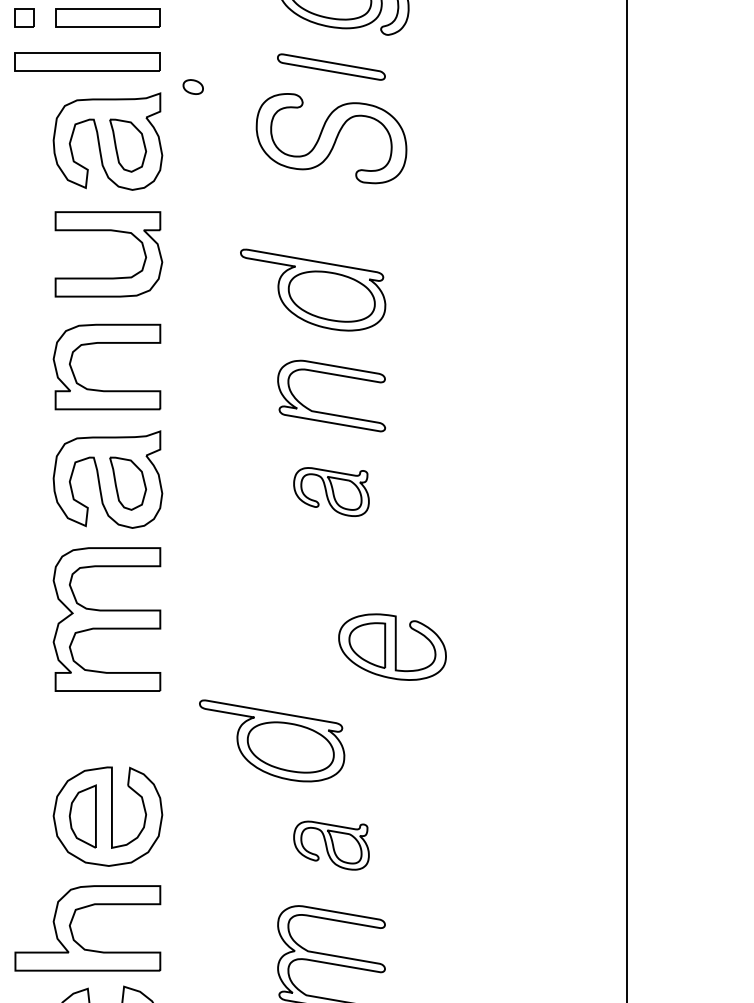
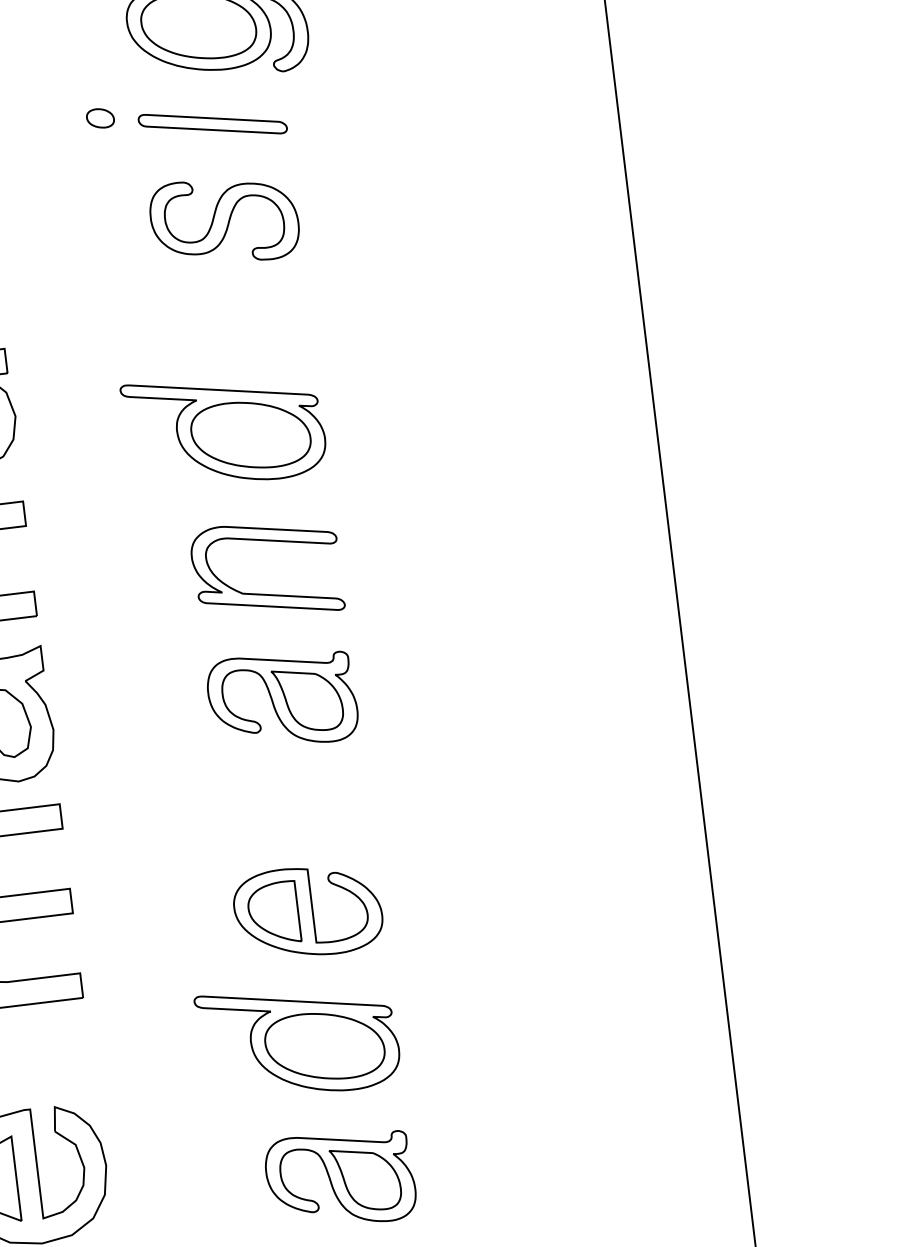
part: (192, 86) -> (99, 117), moved
part: (331, 138) -> (224, 220), size x0.71
part: (331, 491) -> (282, 699), size x1.43
part: (392, 646) -> (308, 910), moved
part: (272, 740) -> (298, 1039), moved
part: (331, 845) -> (340, 1179), size x1.43

